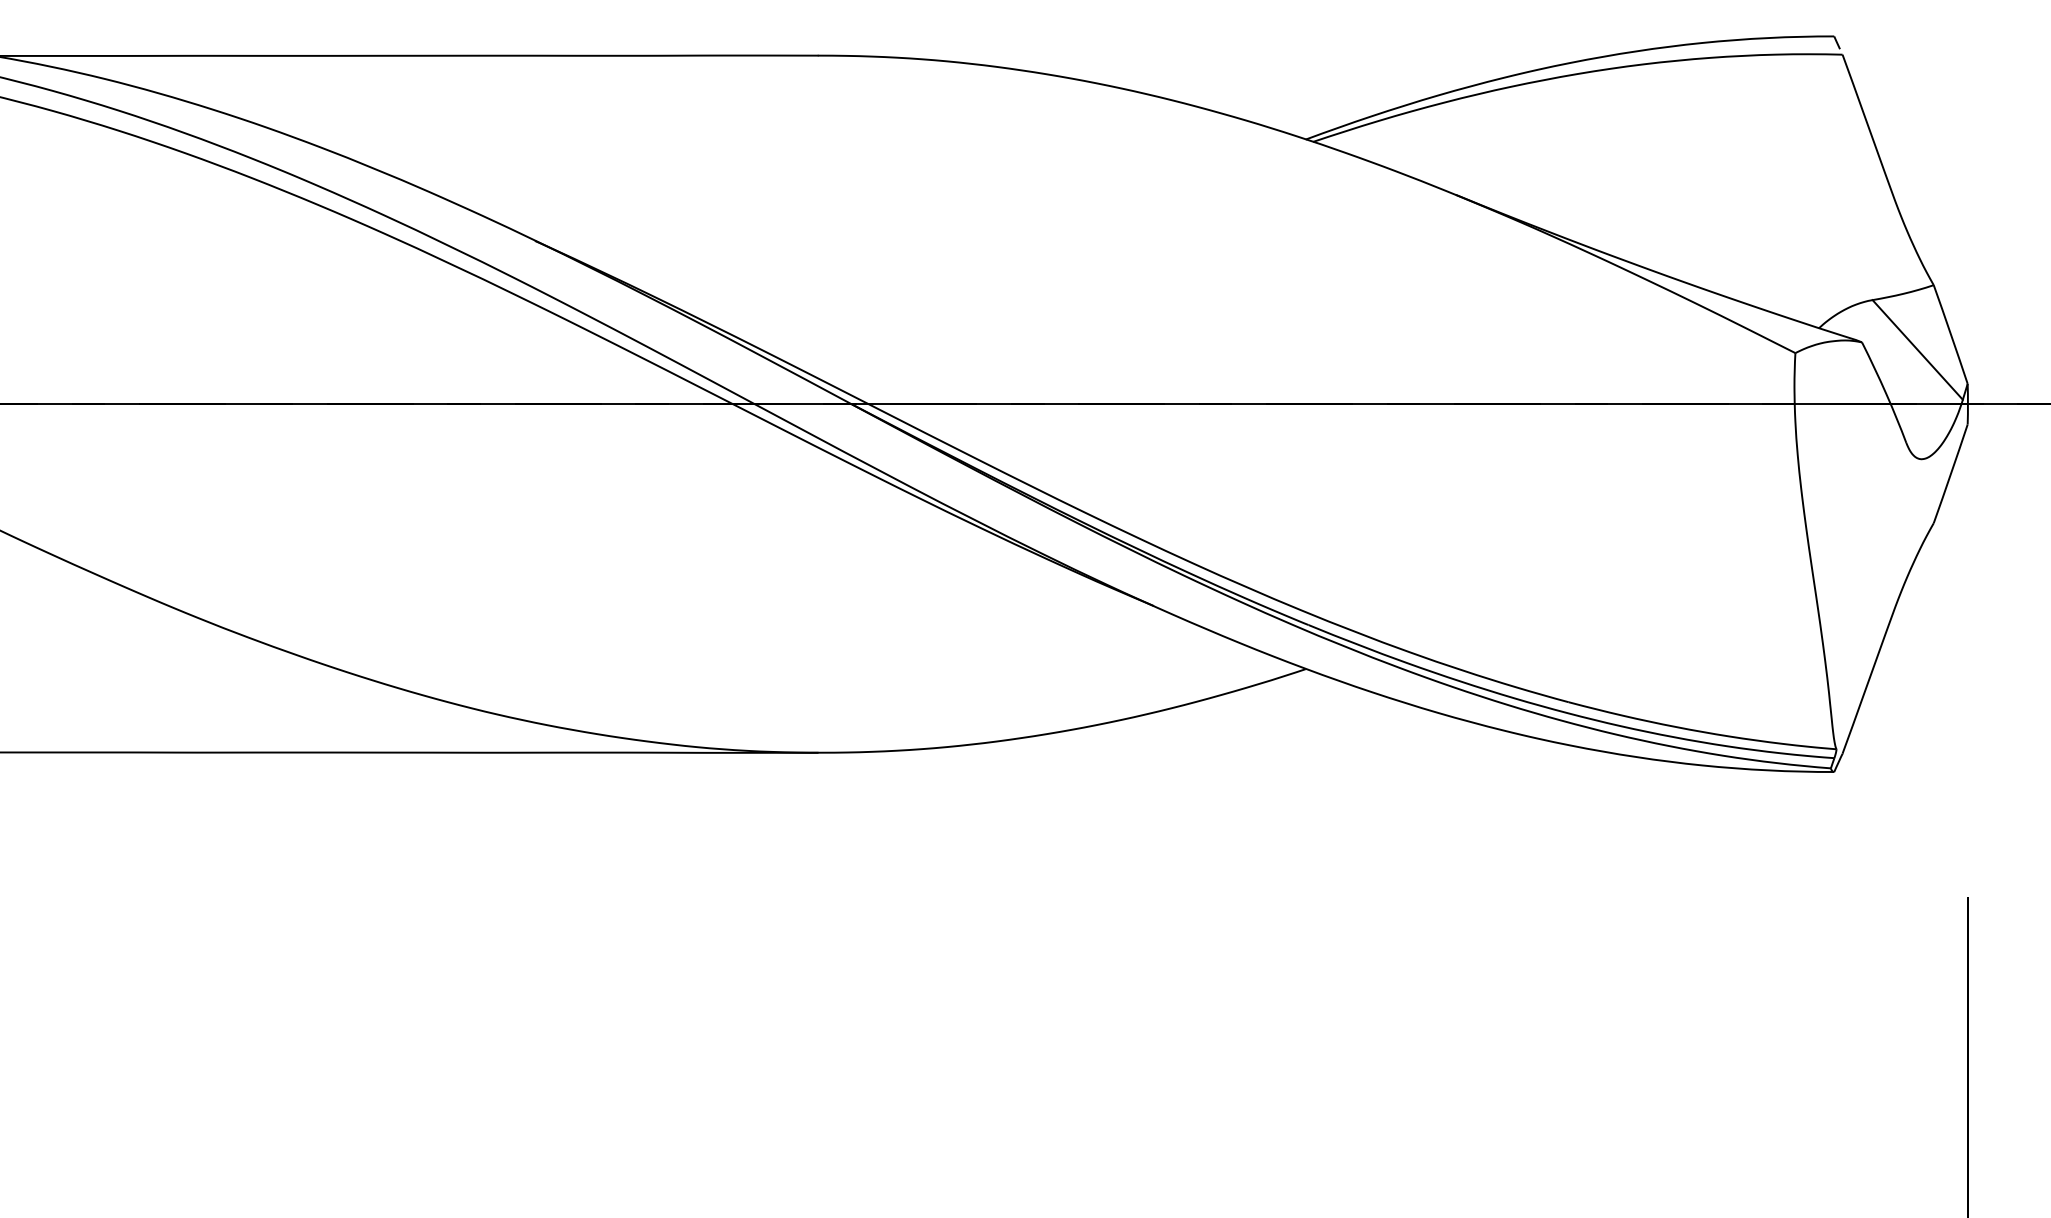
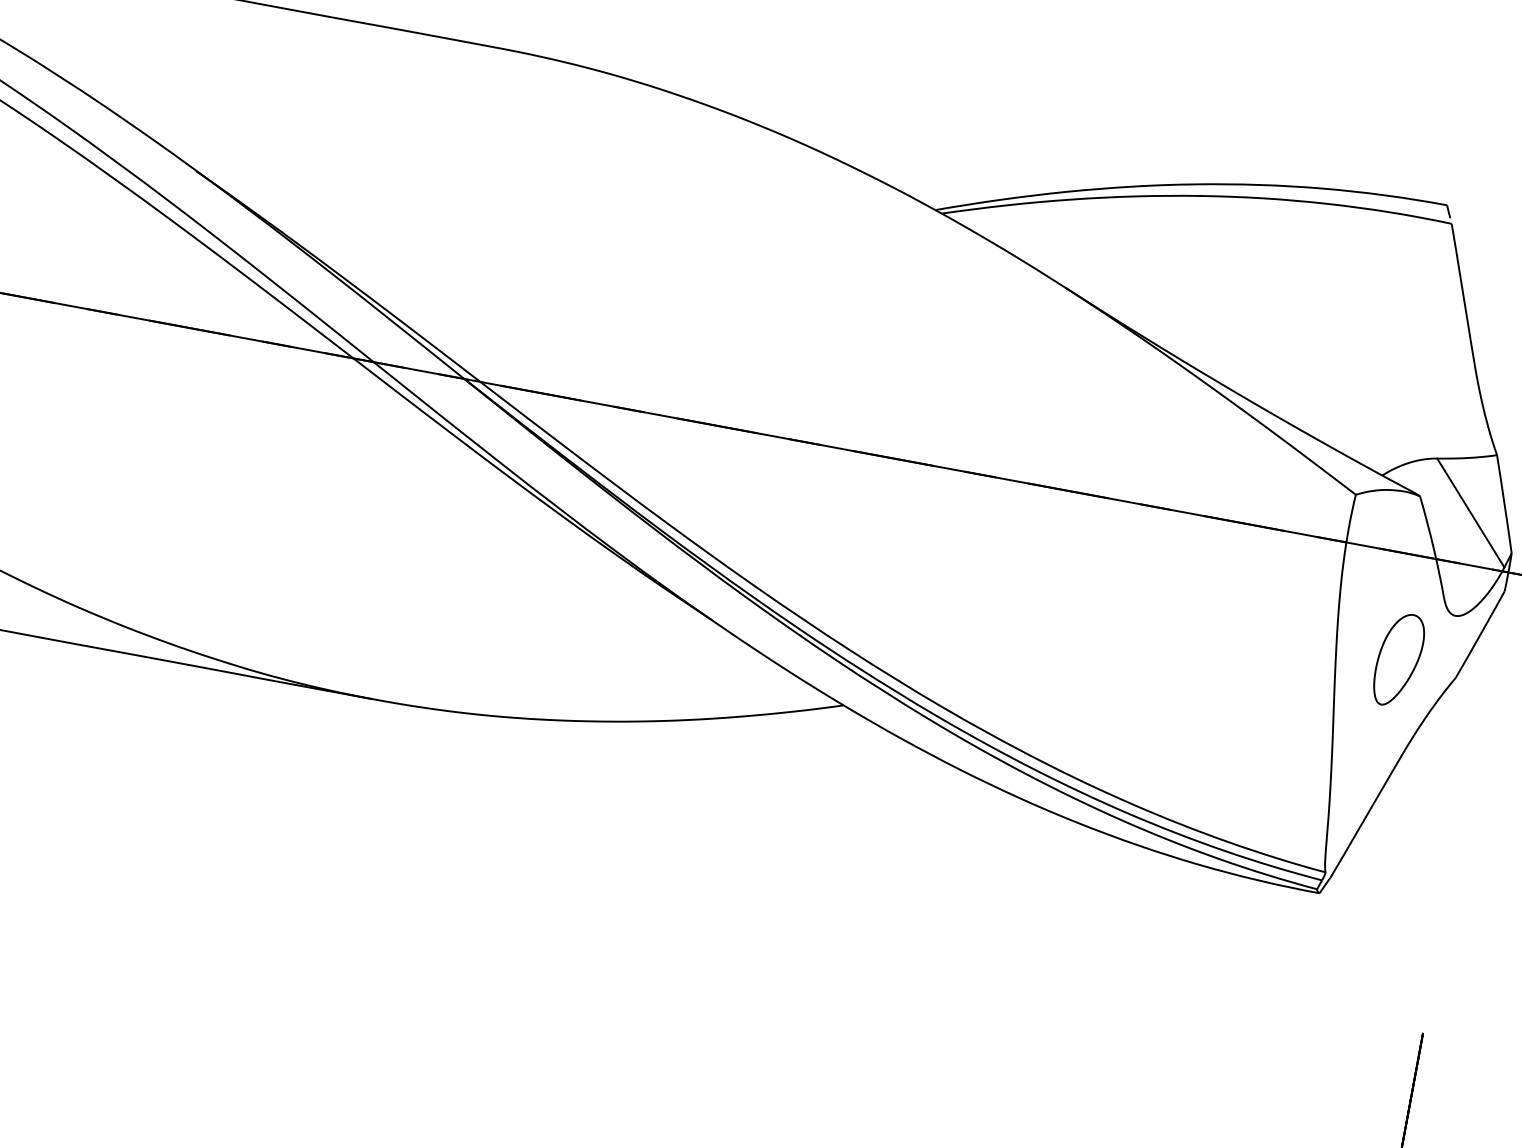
part: (1871, 515) -> (1398, 659), added

